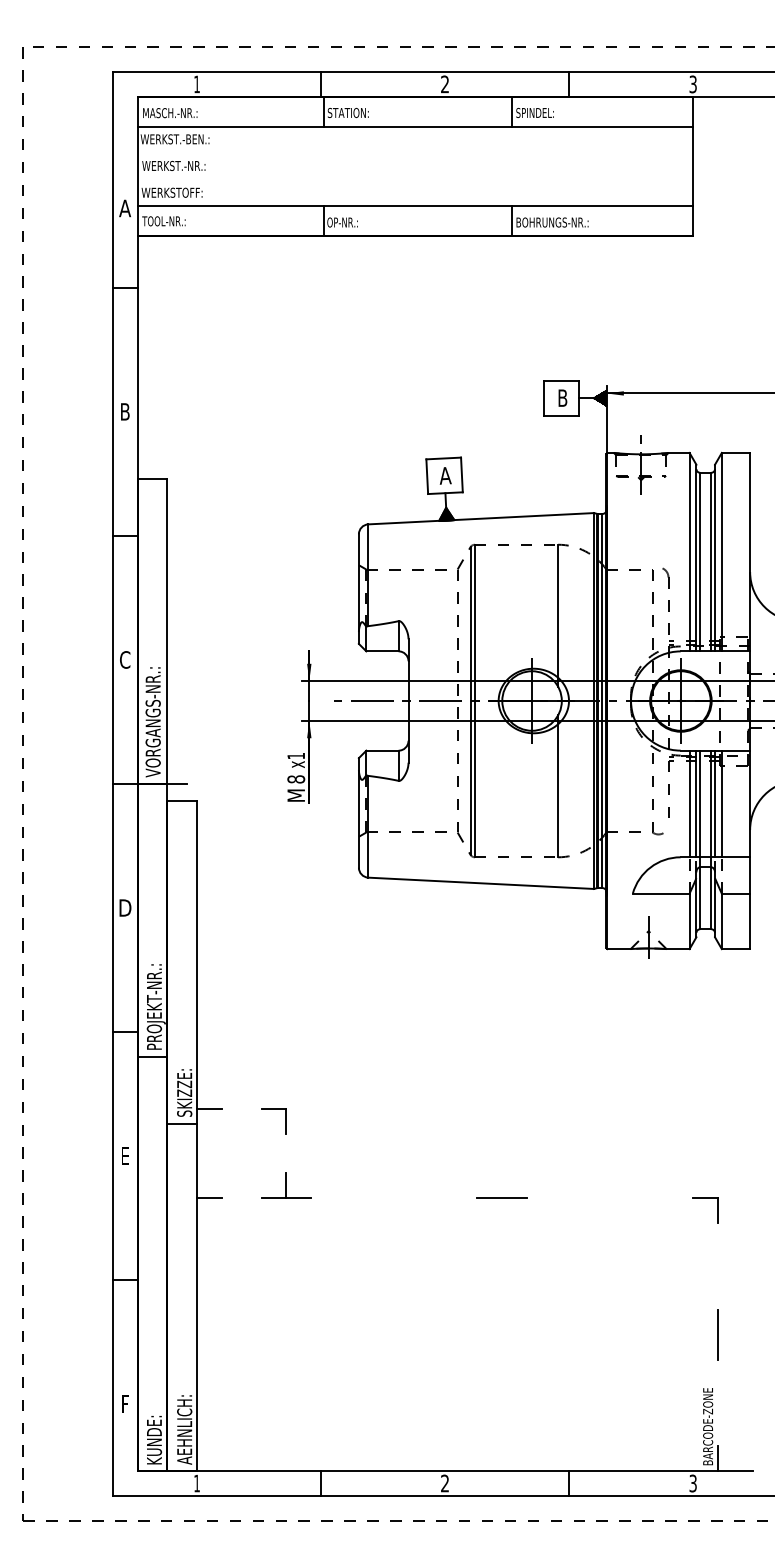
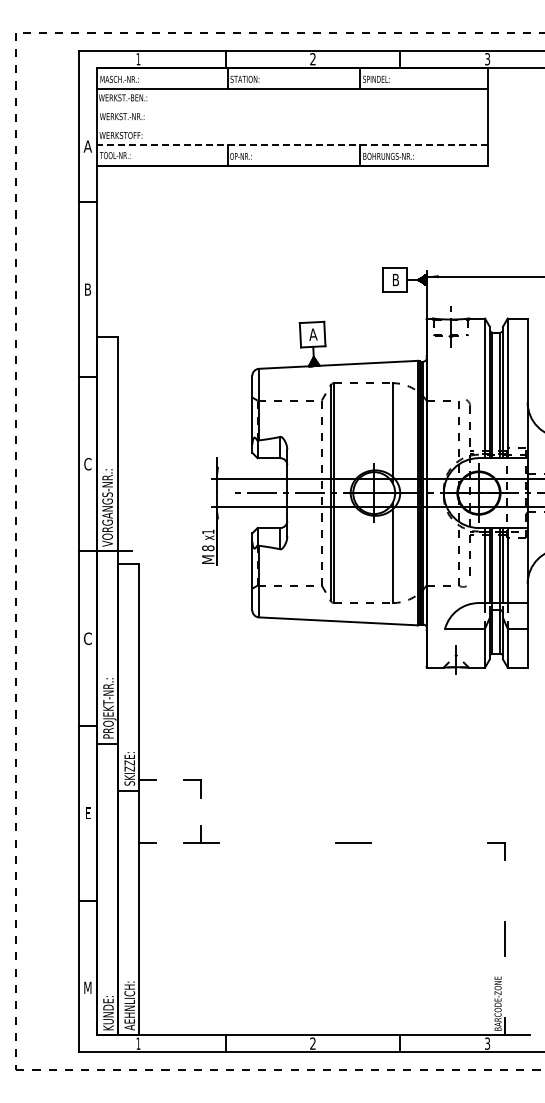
line: (414, 205) -> (291, 144), solid -> dashed
text: (125, 907) -> (88, 638), D -> C
text: (124, 1403) -> (87, 987), F -> M

